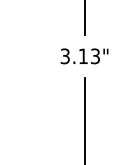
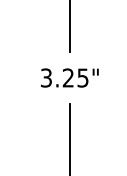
text: (88, 55) -> (74, 76), 3.13" -> 3.25"

